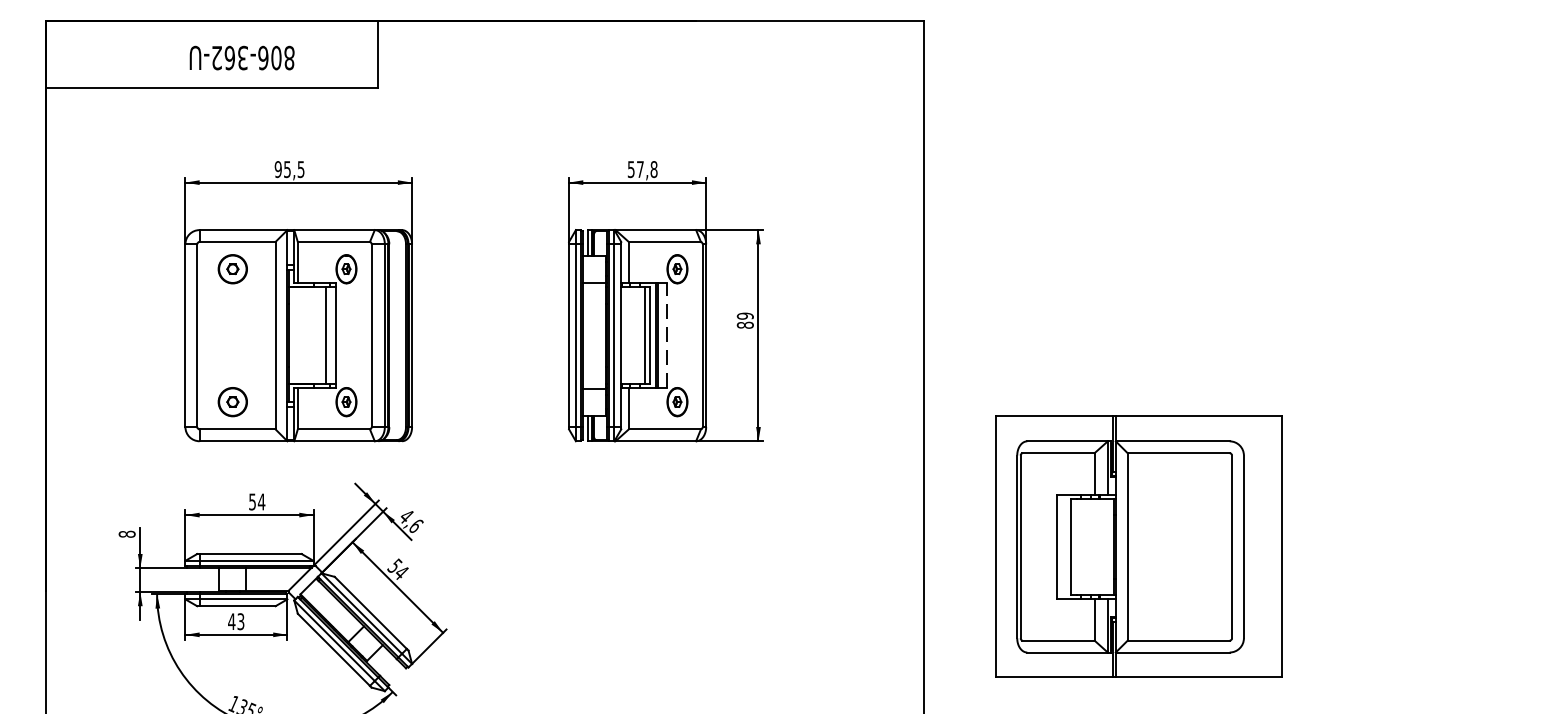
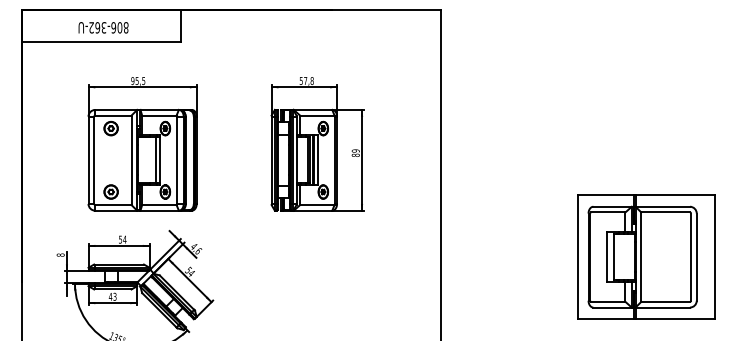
text: (241, 57) -> (103, 27), moved
line: (667, 336) -> (318, 160), dashed -> solid
part: (1138, 545) -> (646, 256), moved

